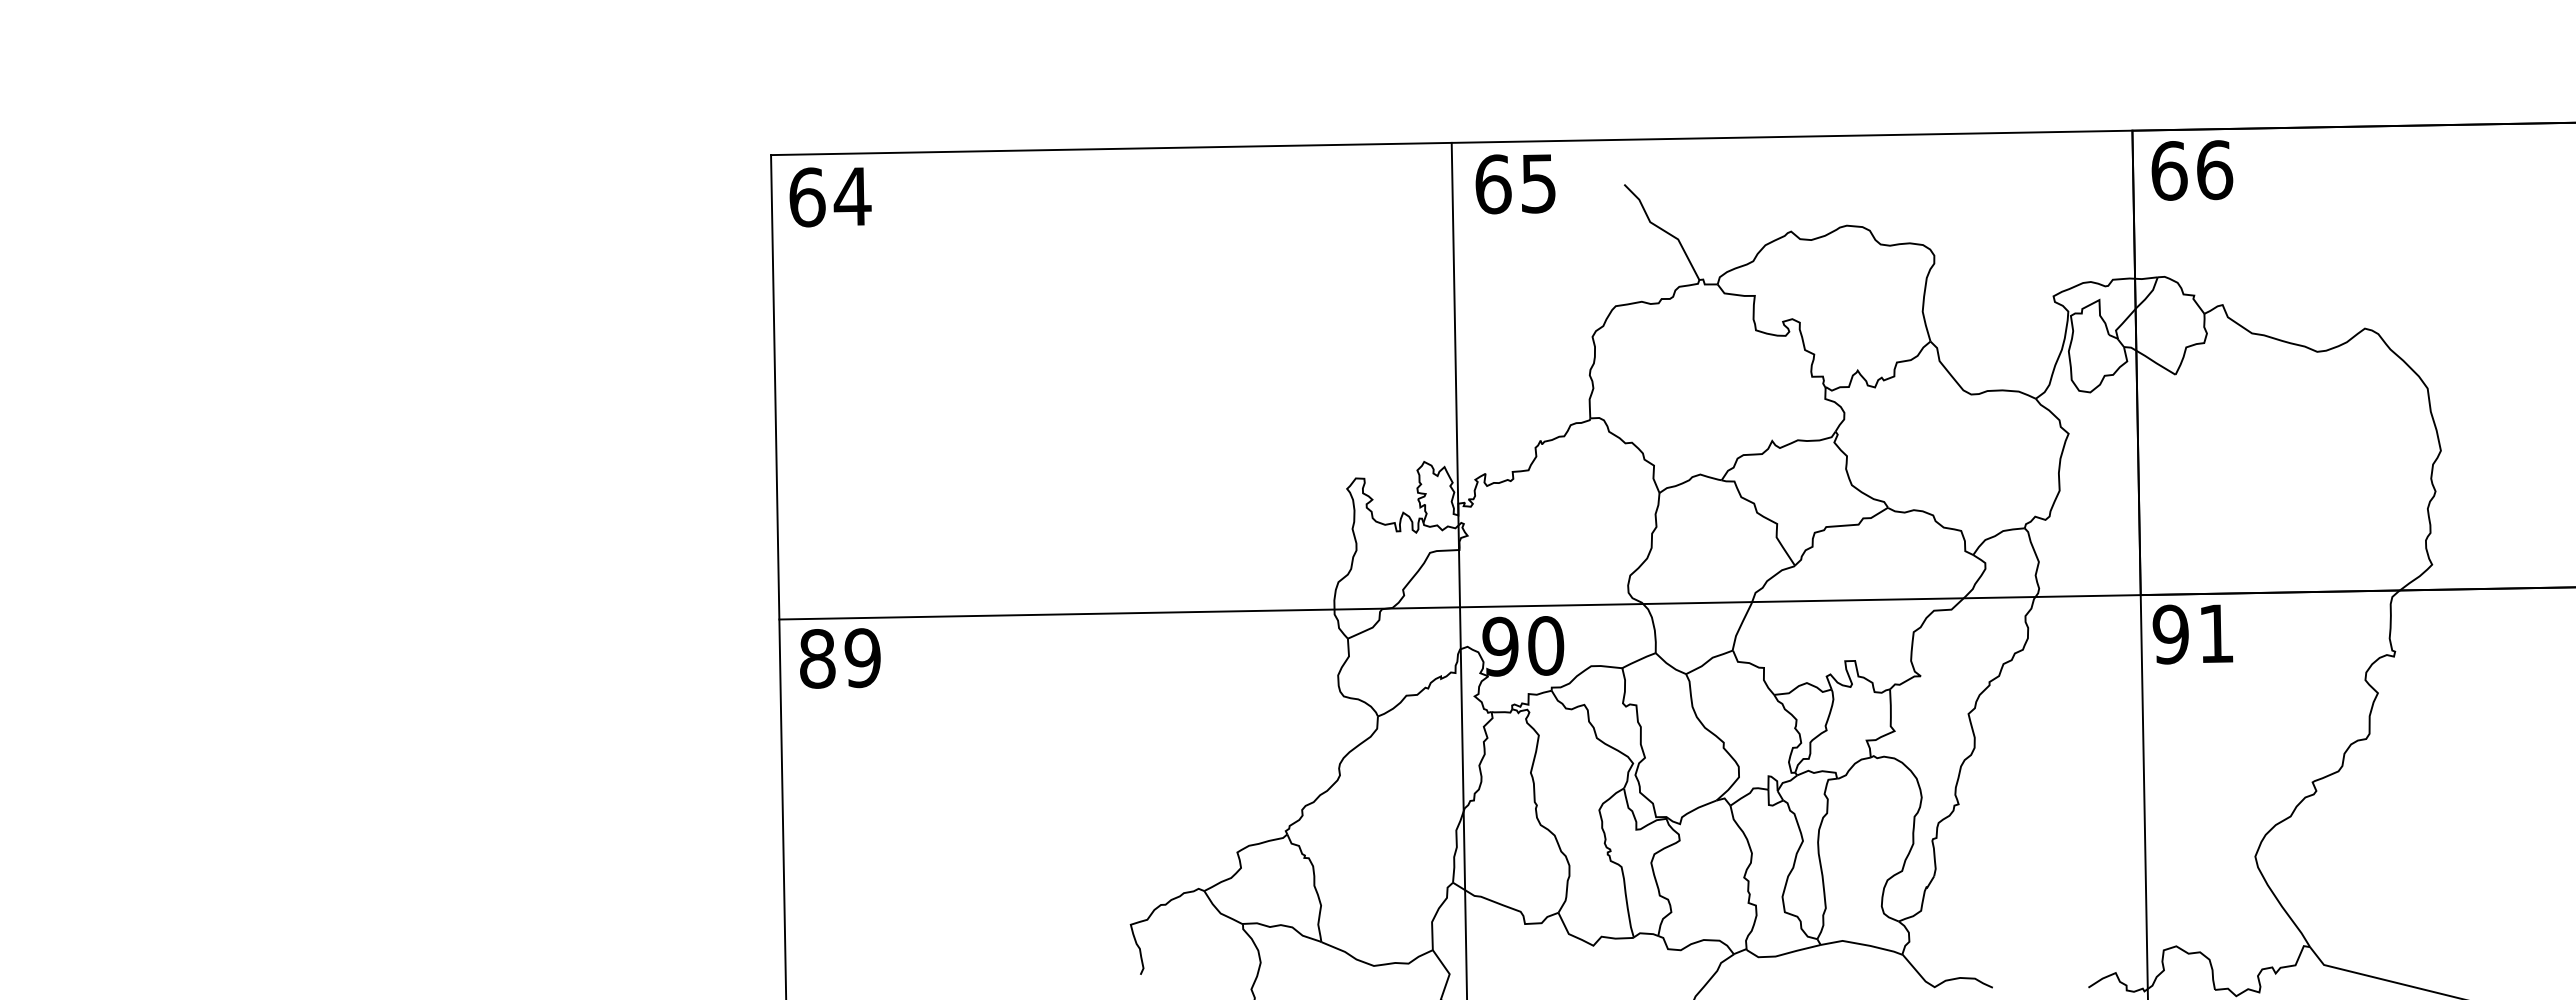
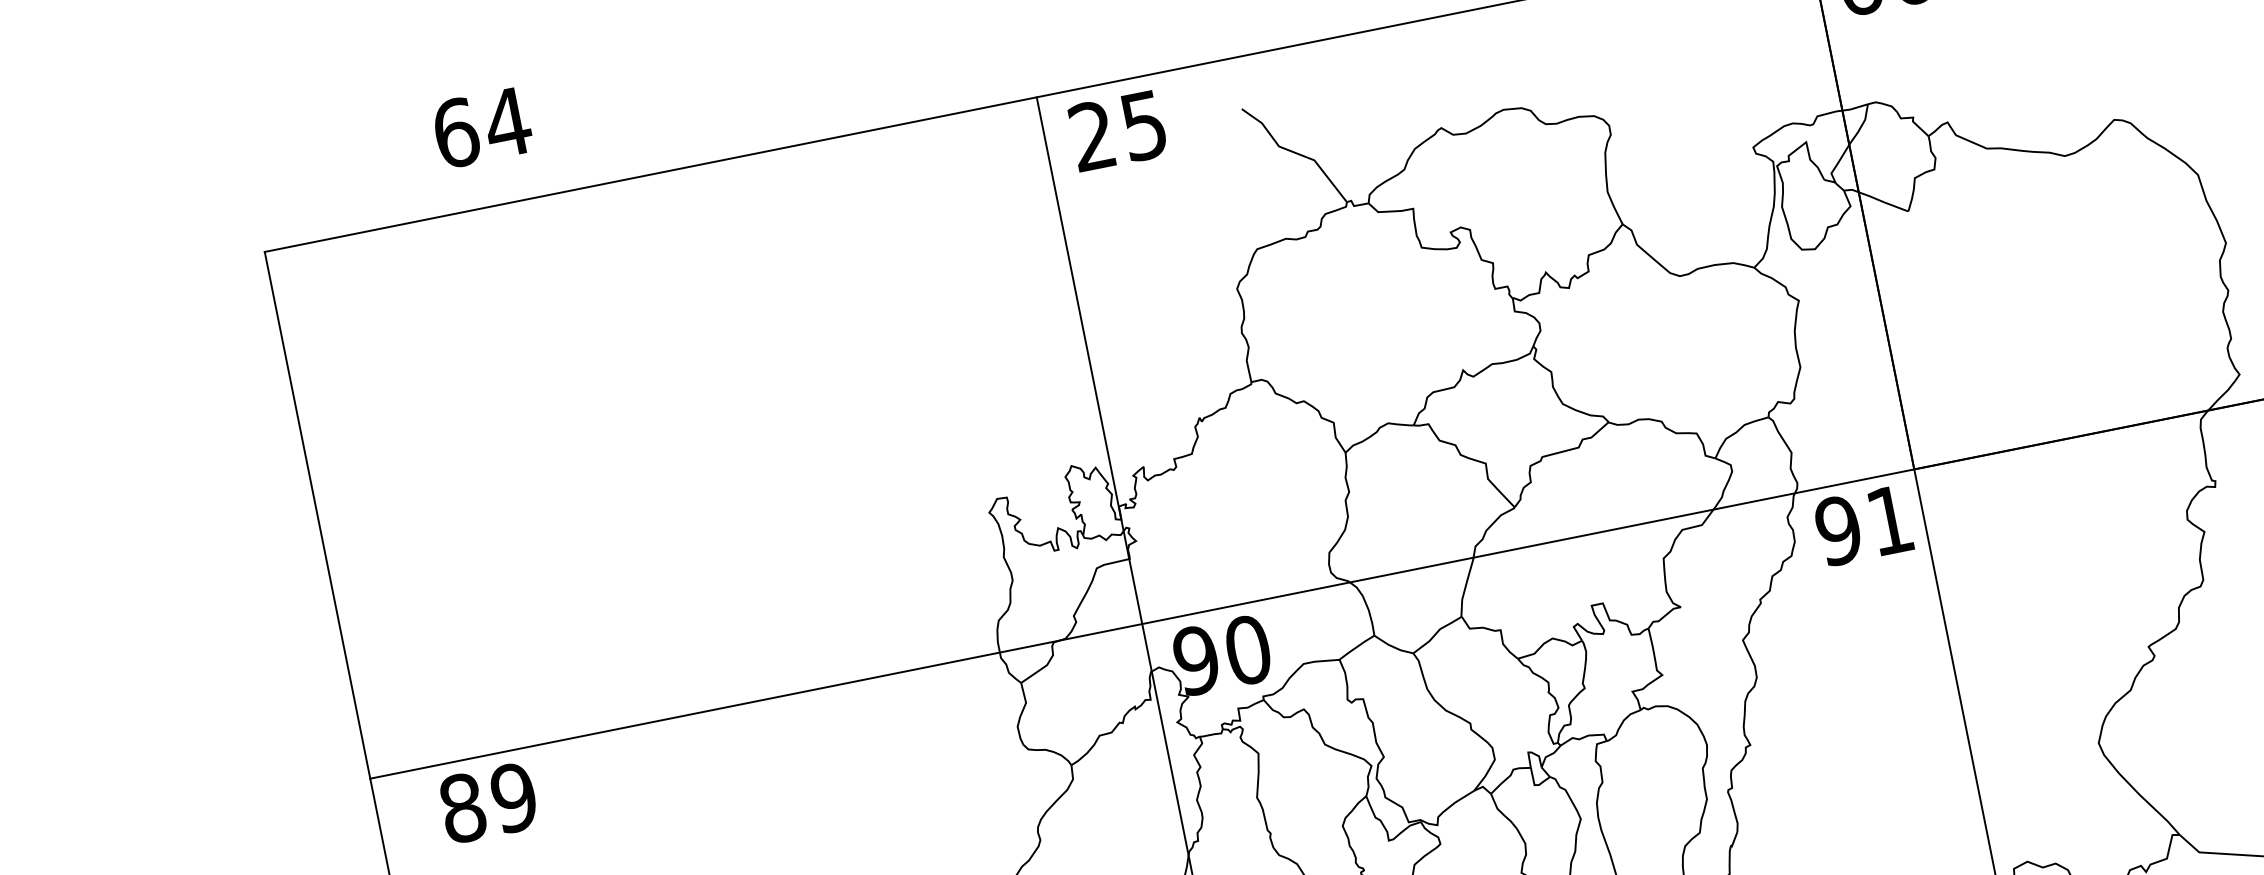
text: (1493, 184) -> (1092, 136), 65 -> 25
text: (830, 197) -> (482, 128), moved
text: (2192, 634) -> (1863, 526), moved
text: (840, 658) -> (488, 802), moved

